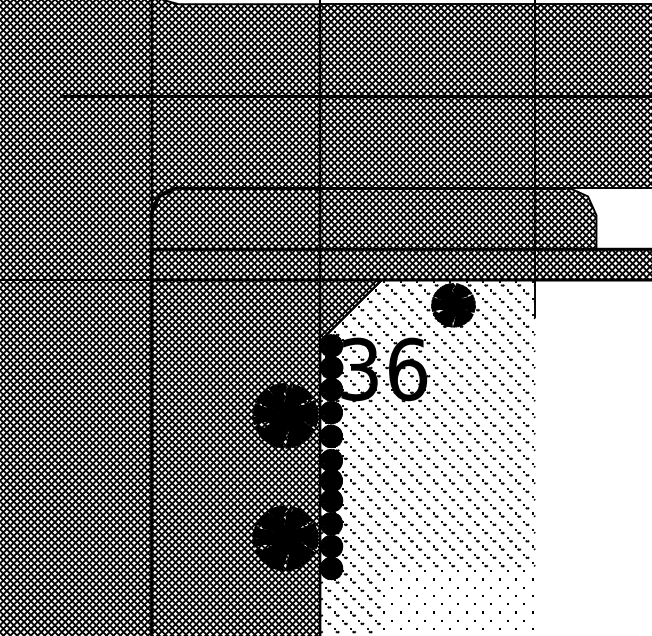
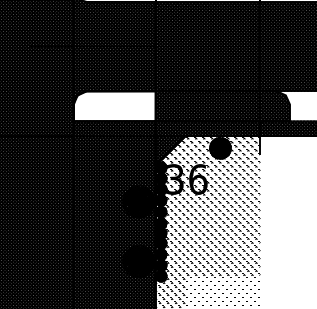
hatch: (235, 219) -> (114, 106), removed

